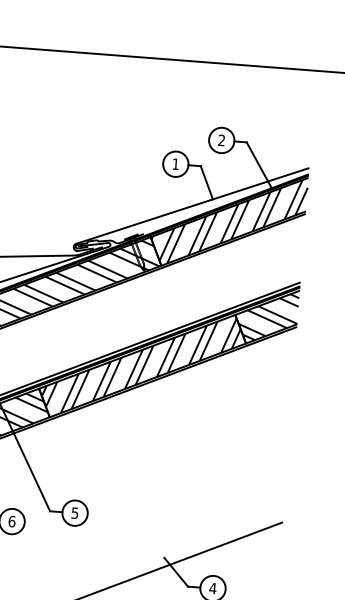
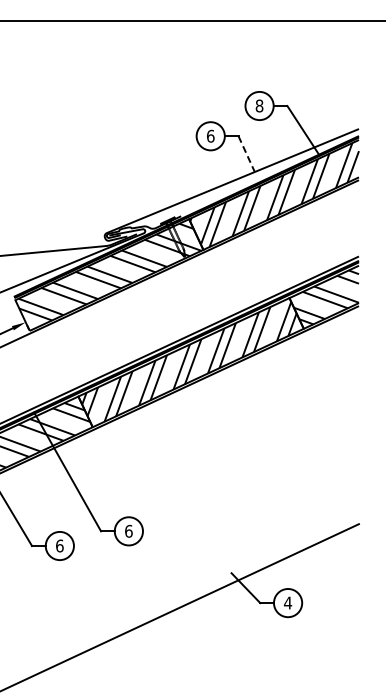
text: (221, 140) -> (259, 105), 2 -> 8
text: (175, 163) -> (210, 135), 1 -> 6
line: (206, 183) -> (246, 154), solid -> dashed
text: (74, 512) -> (128, 530), 5 -> 6

